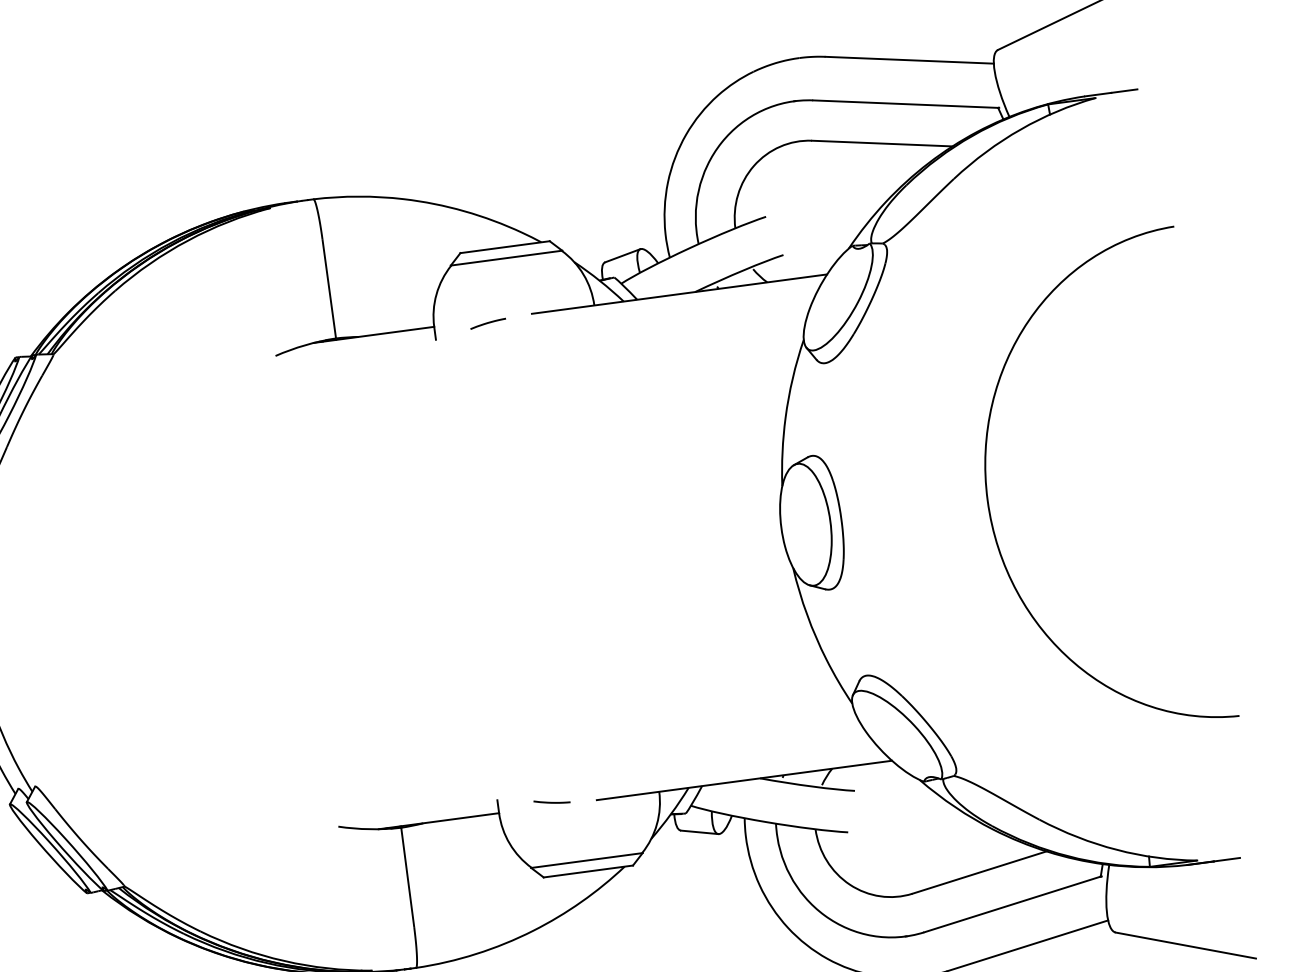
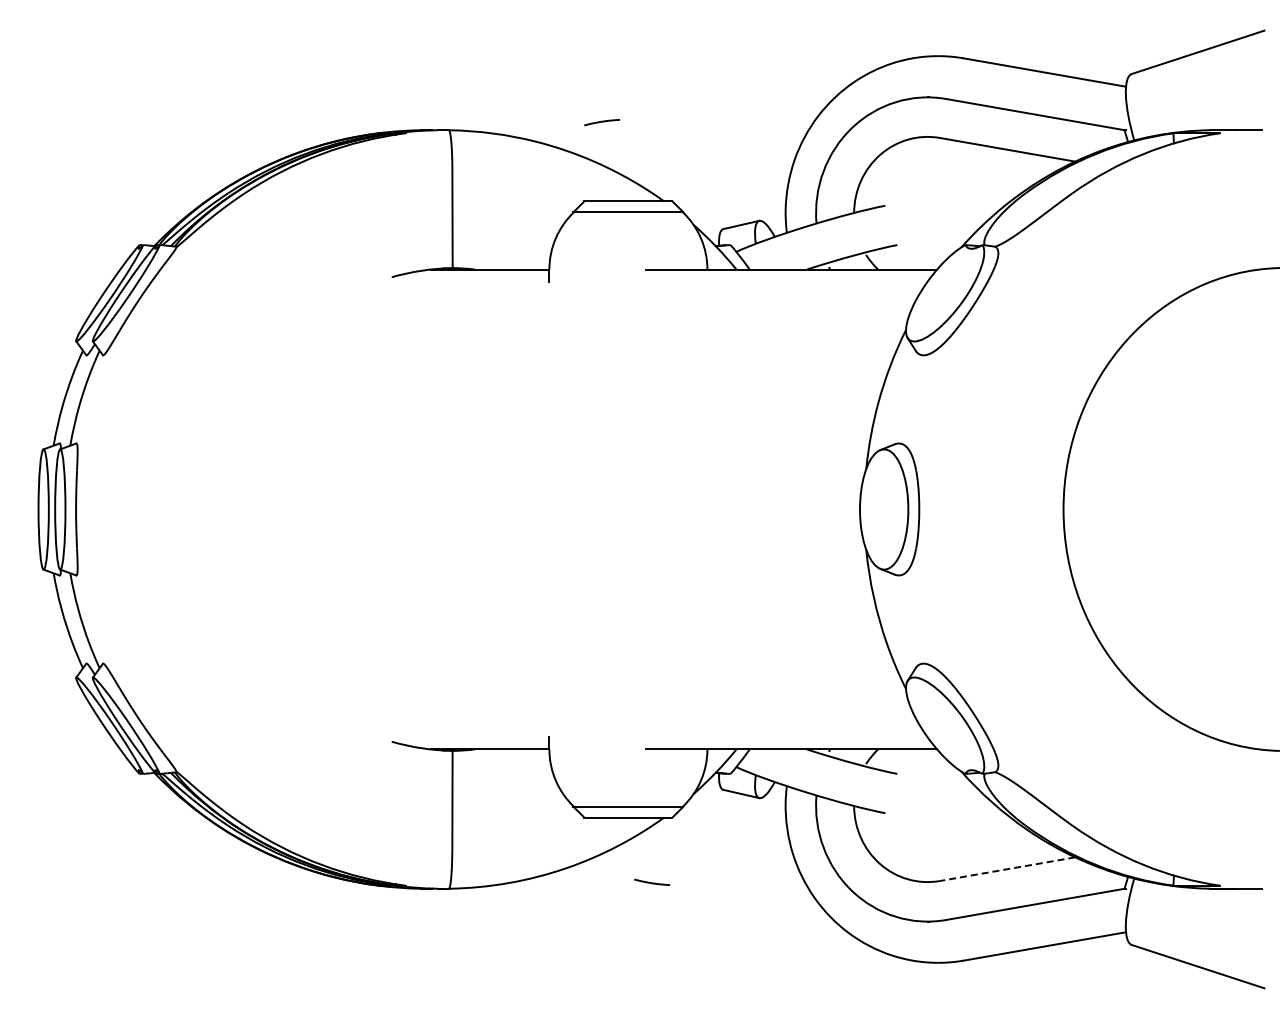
curve: (487, 323) -> (601, 122), moved
line: (551, 802) -> (651, 882), moved
line: (979, 872) -> (1007, 869), solid -> dashed

